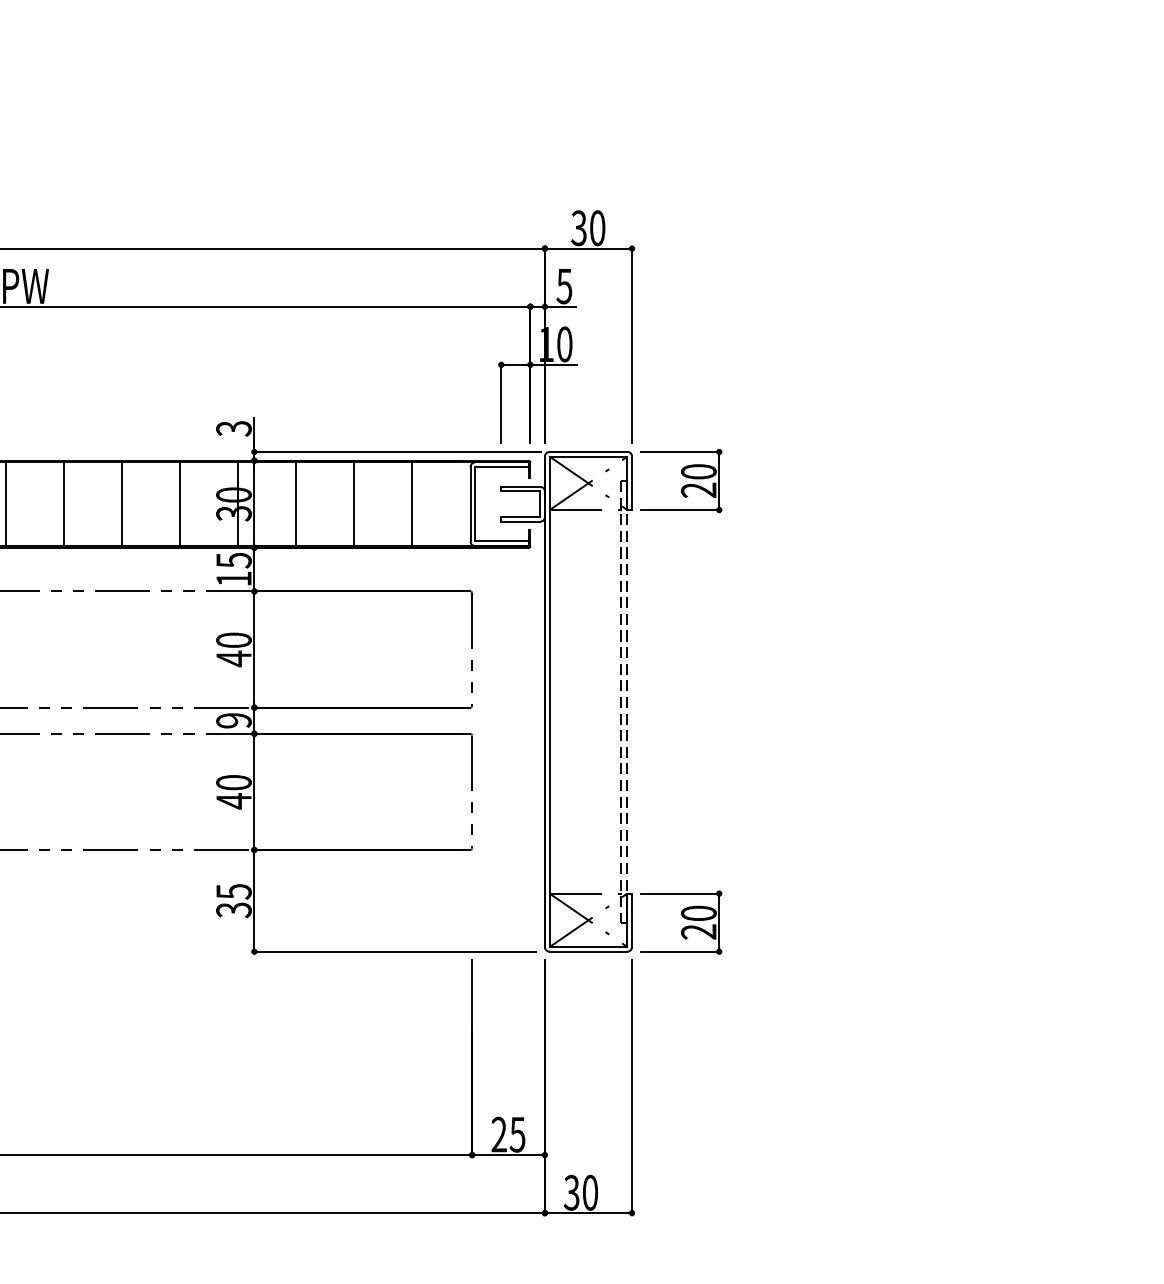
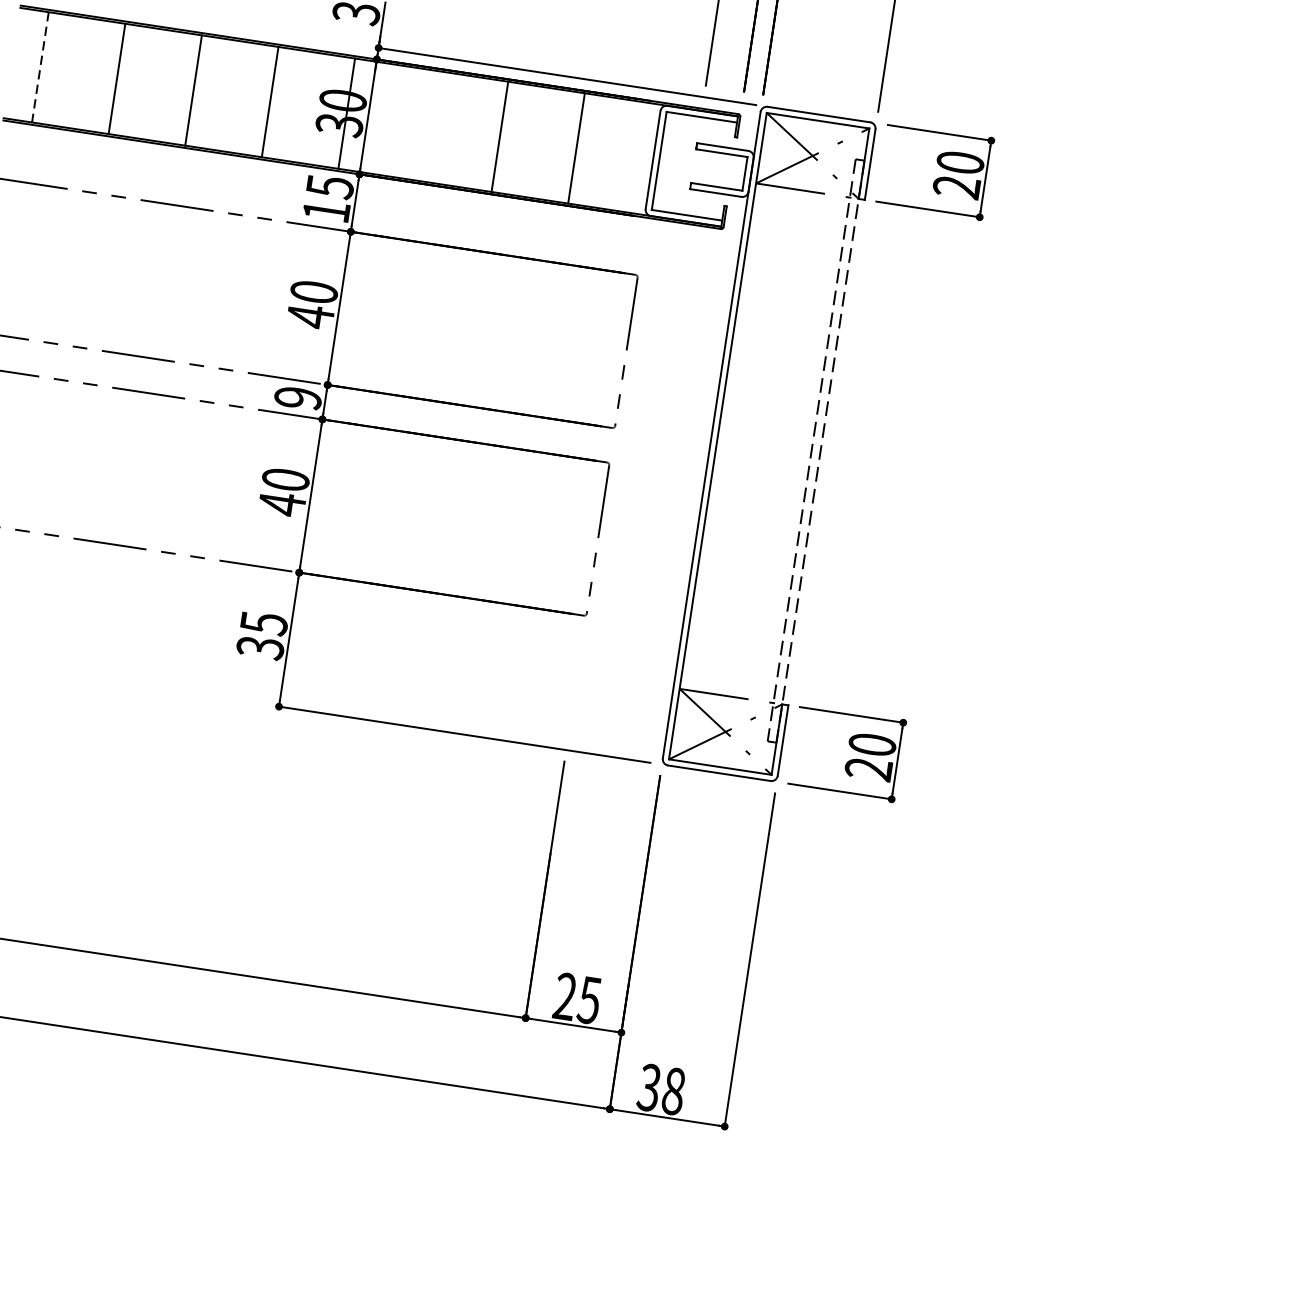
line: (5, 504) -> (40, 67), solid -> dashed
line: (296, 504) -> (423, 125), removed
text: (590, 1192) -> (674, 1091), 30 -> 38

